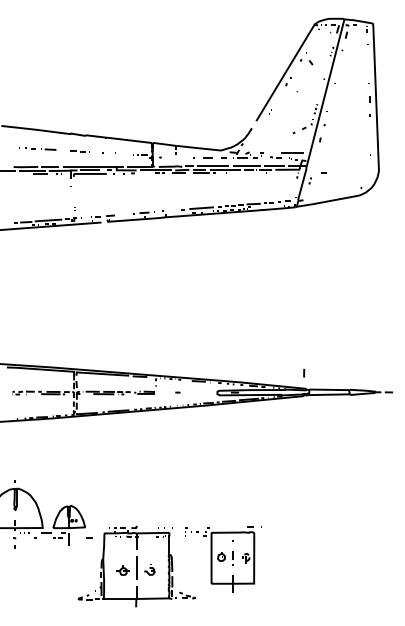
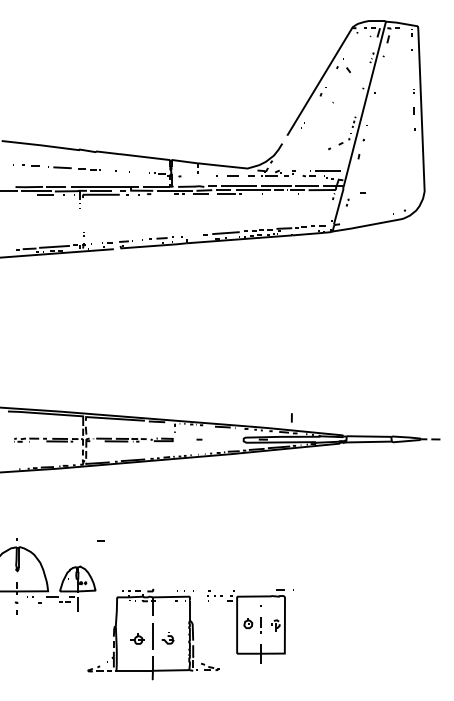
part: (37, 148) -> (42, 166), size x1.4
line: (303, 372) -> (291, 417), moved
line: (89, 537) -> (100, 540), moved

